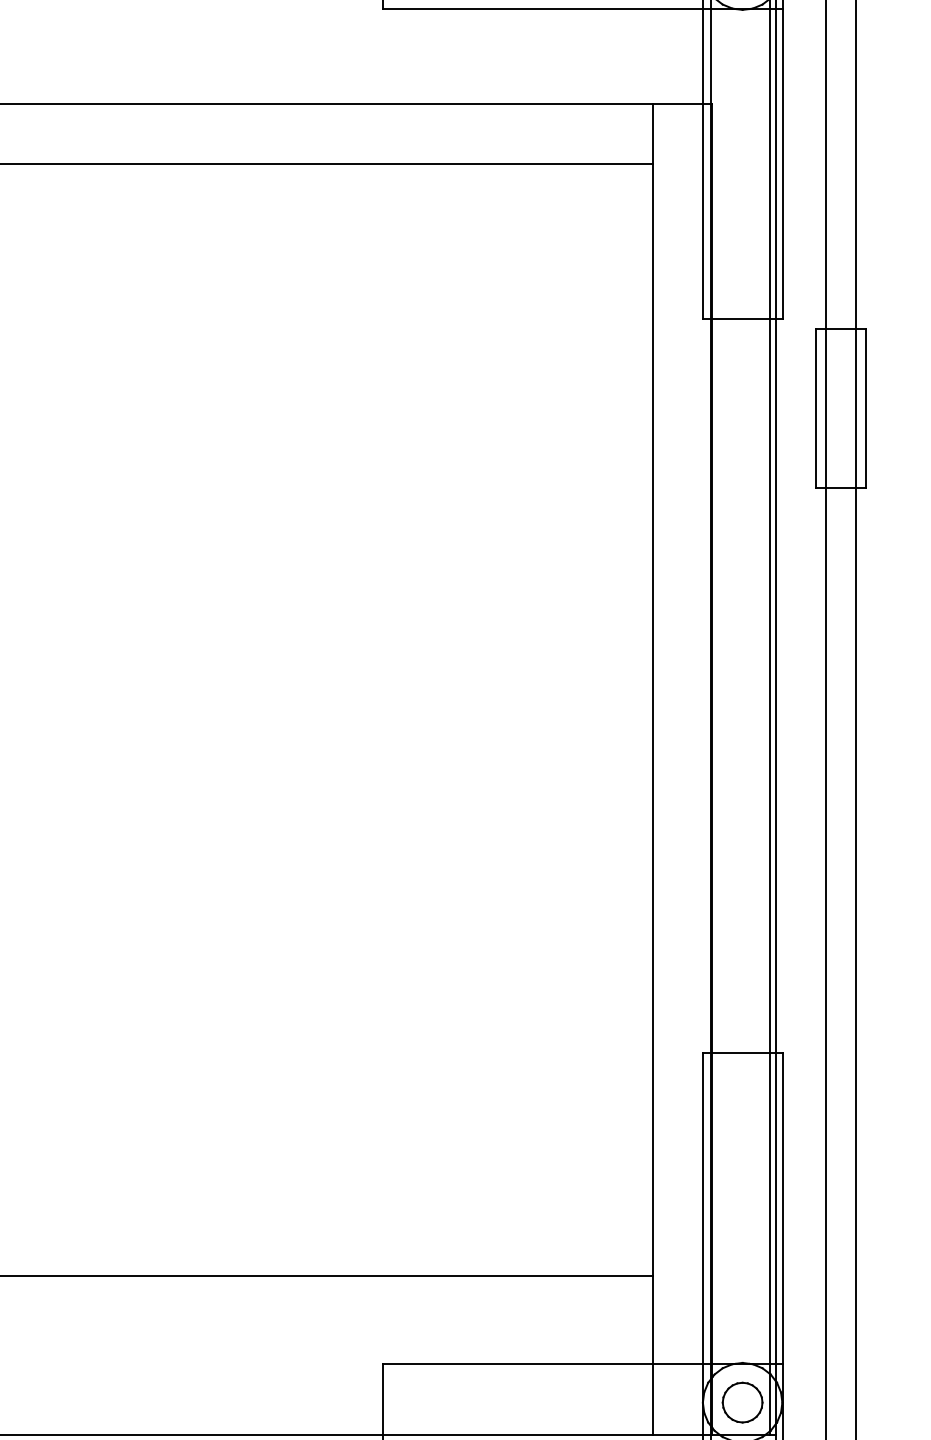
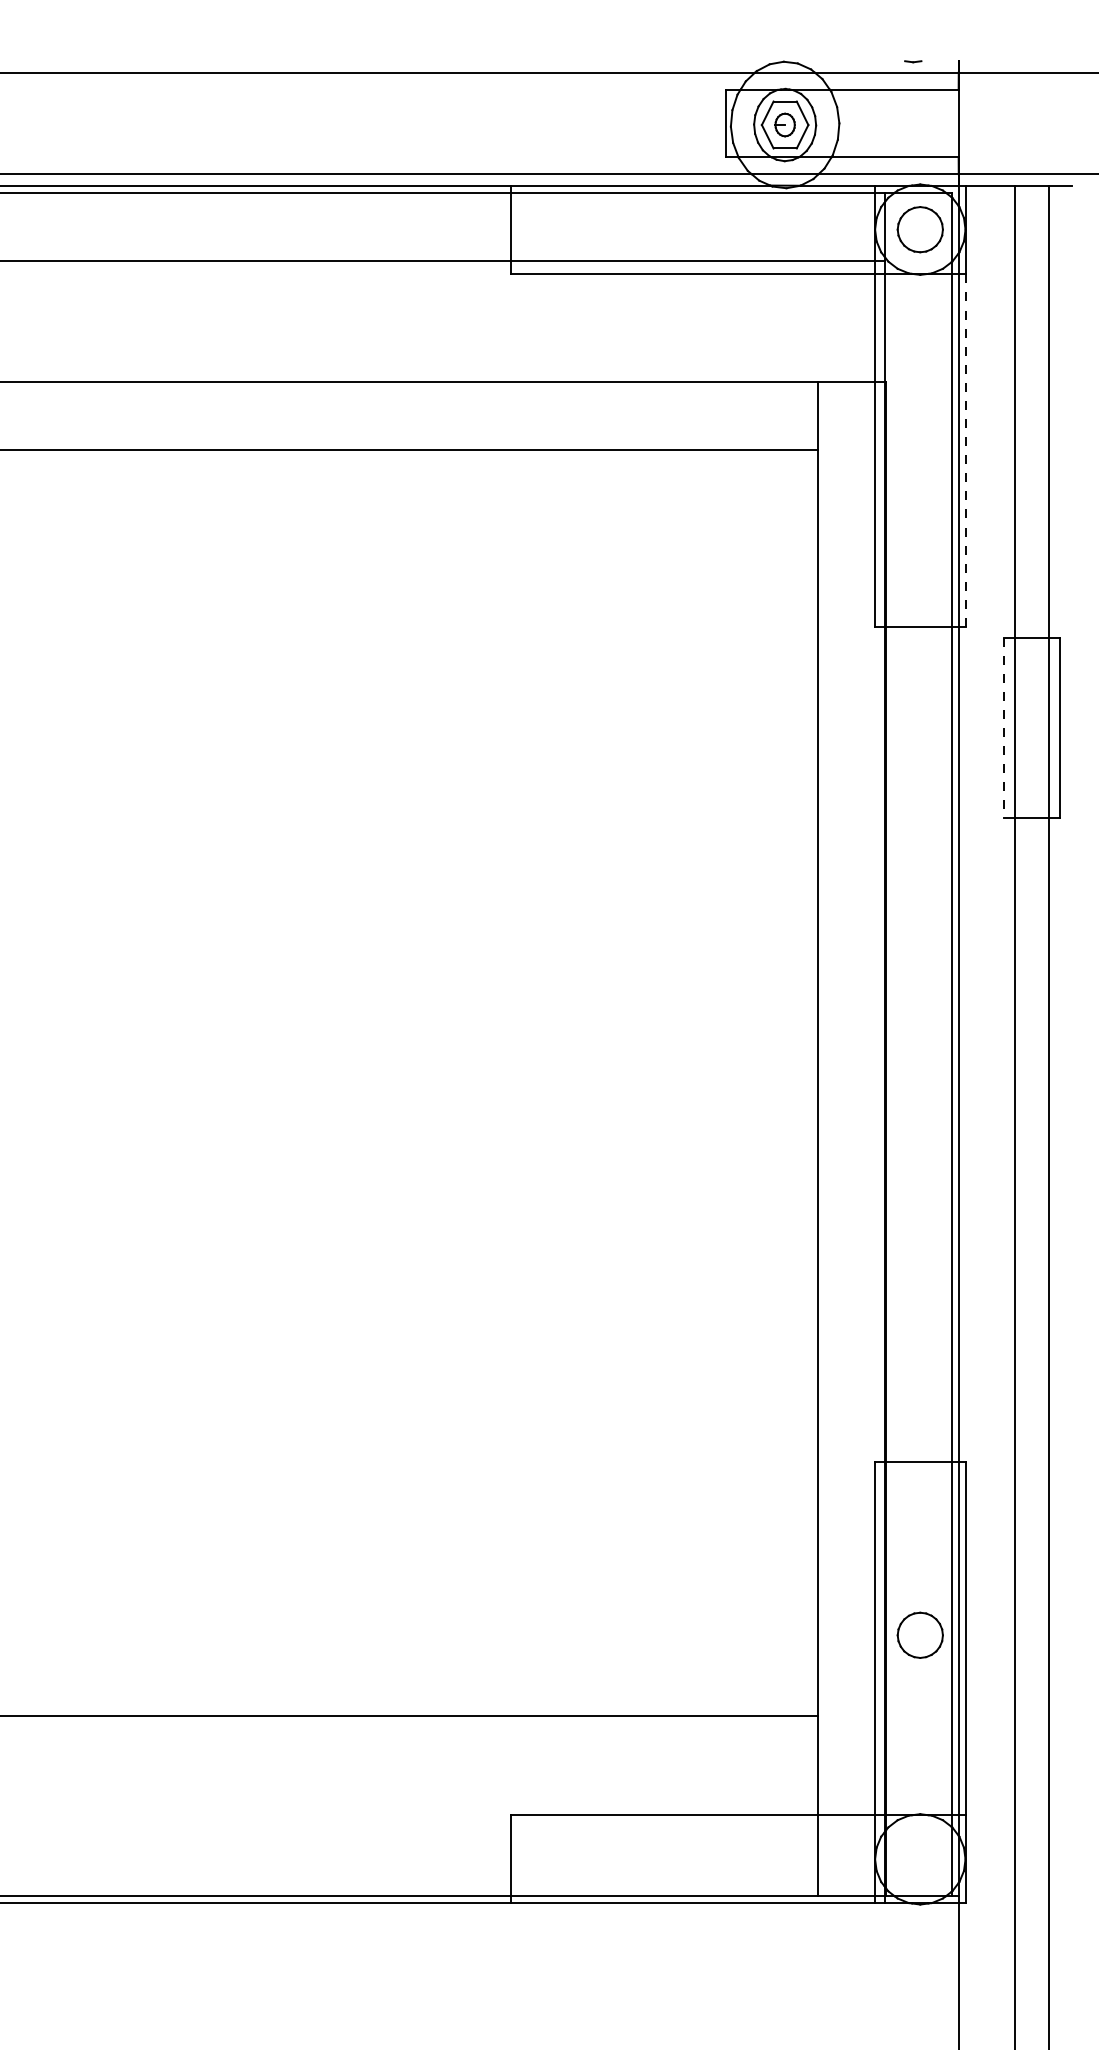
line: (782, 164) -> (965, 450), solid -> dashed
line: (815, 408) -> (1003, 728), solid -> dashed
part: (741, 1401) -> (919, 1634), moved

